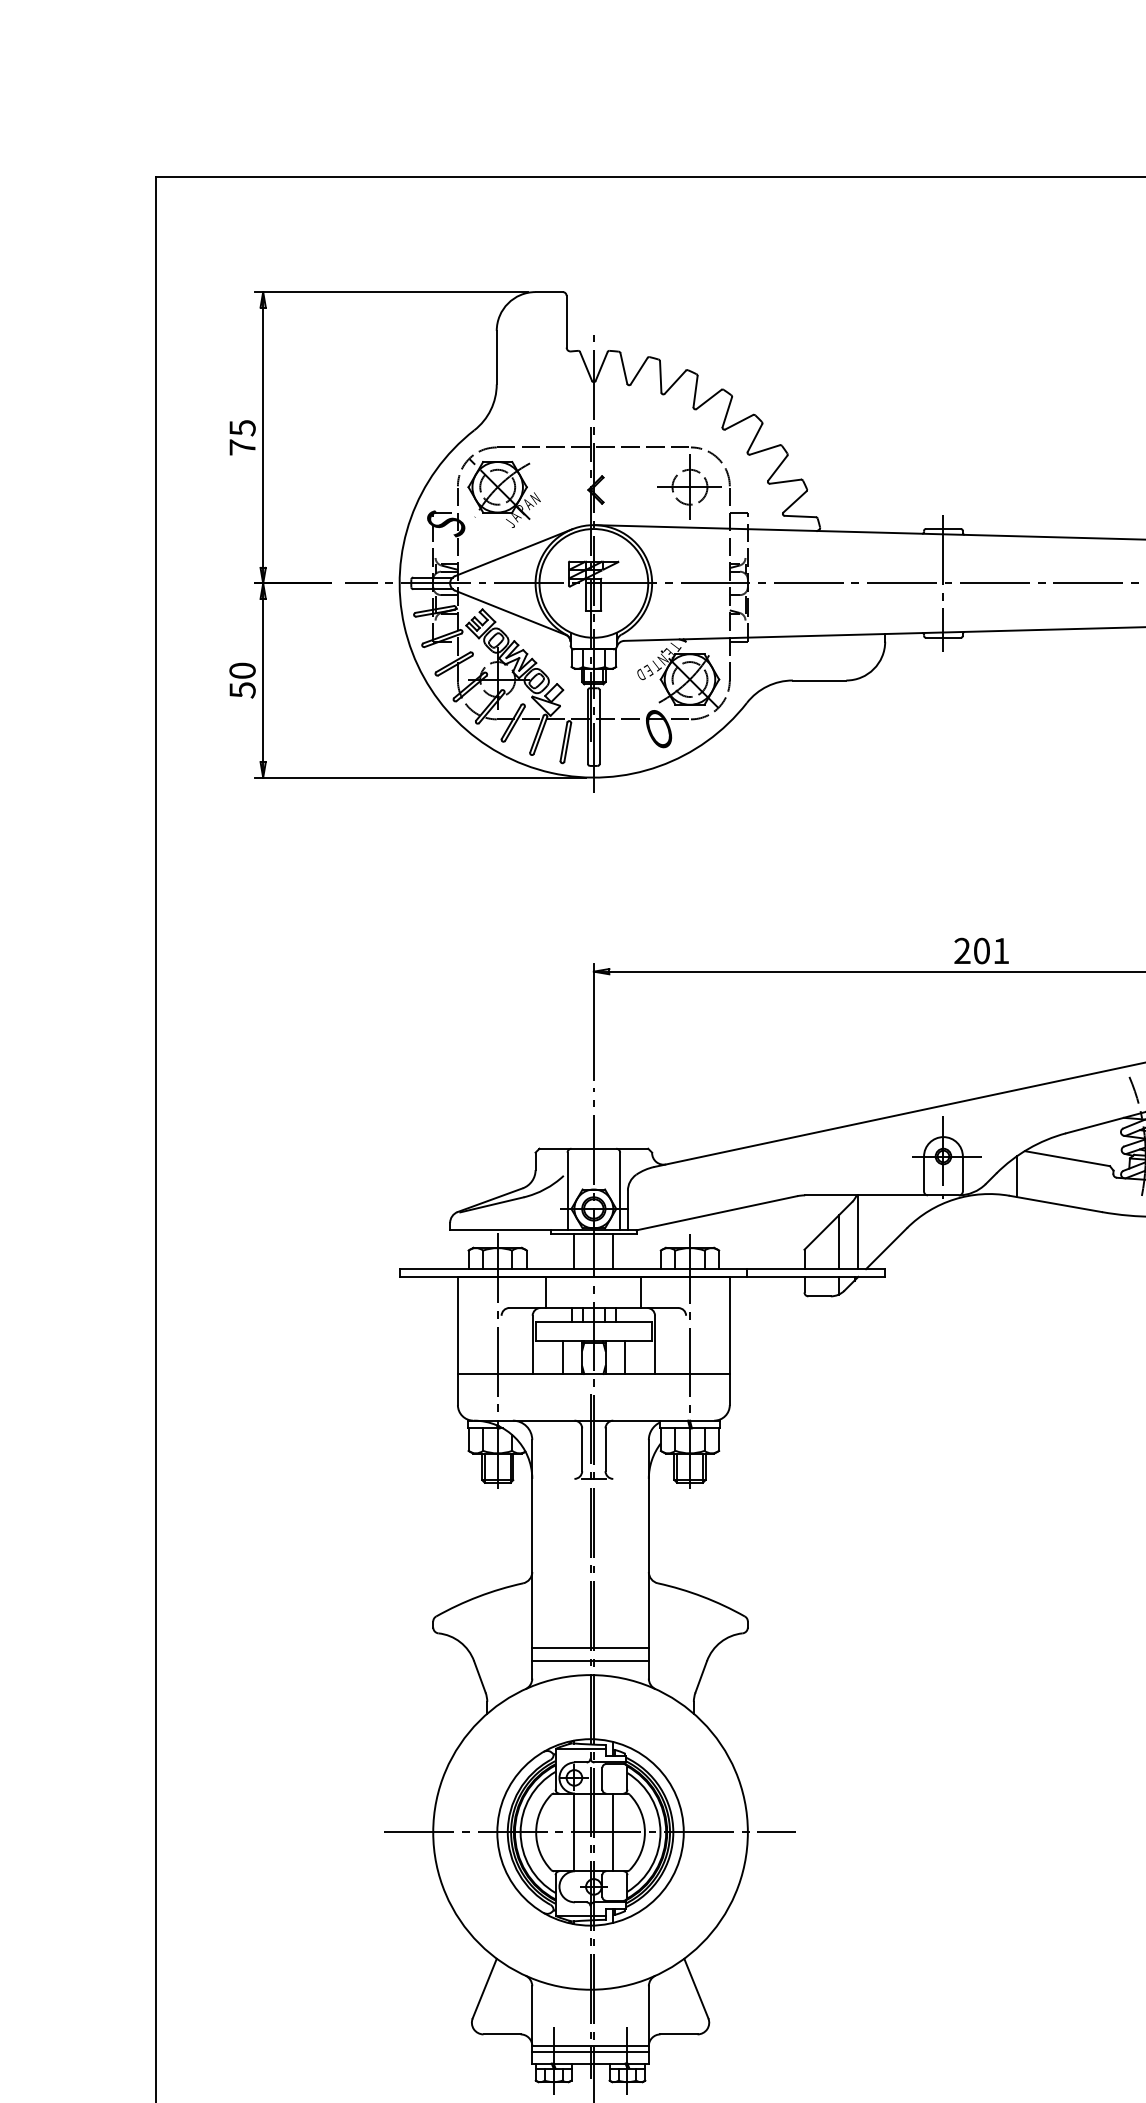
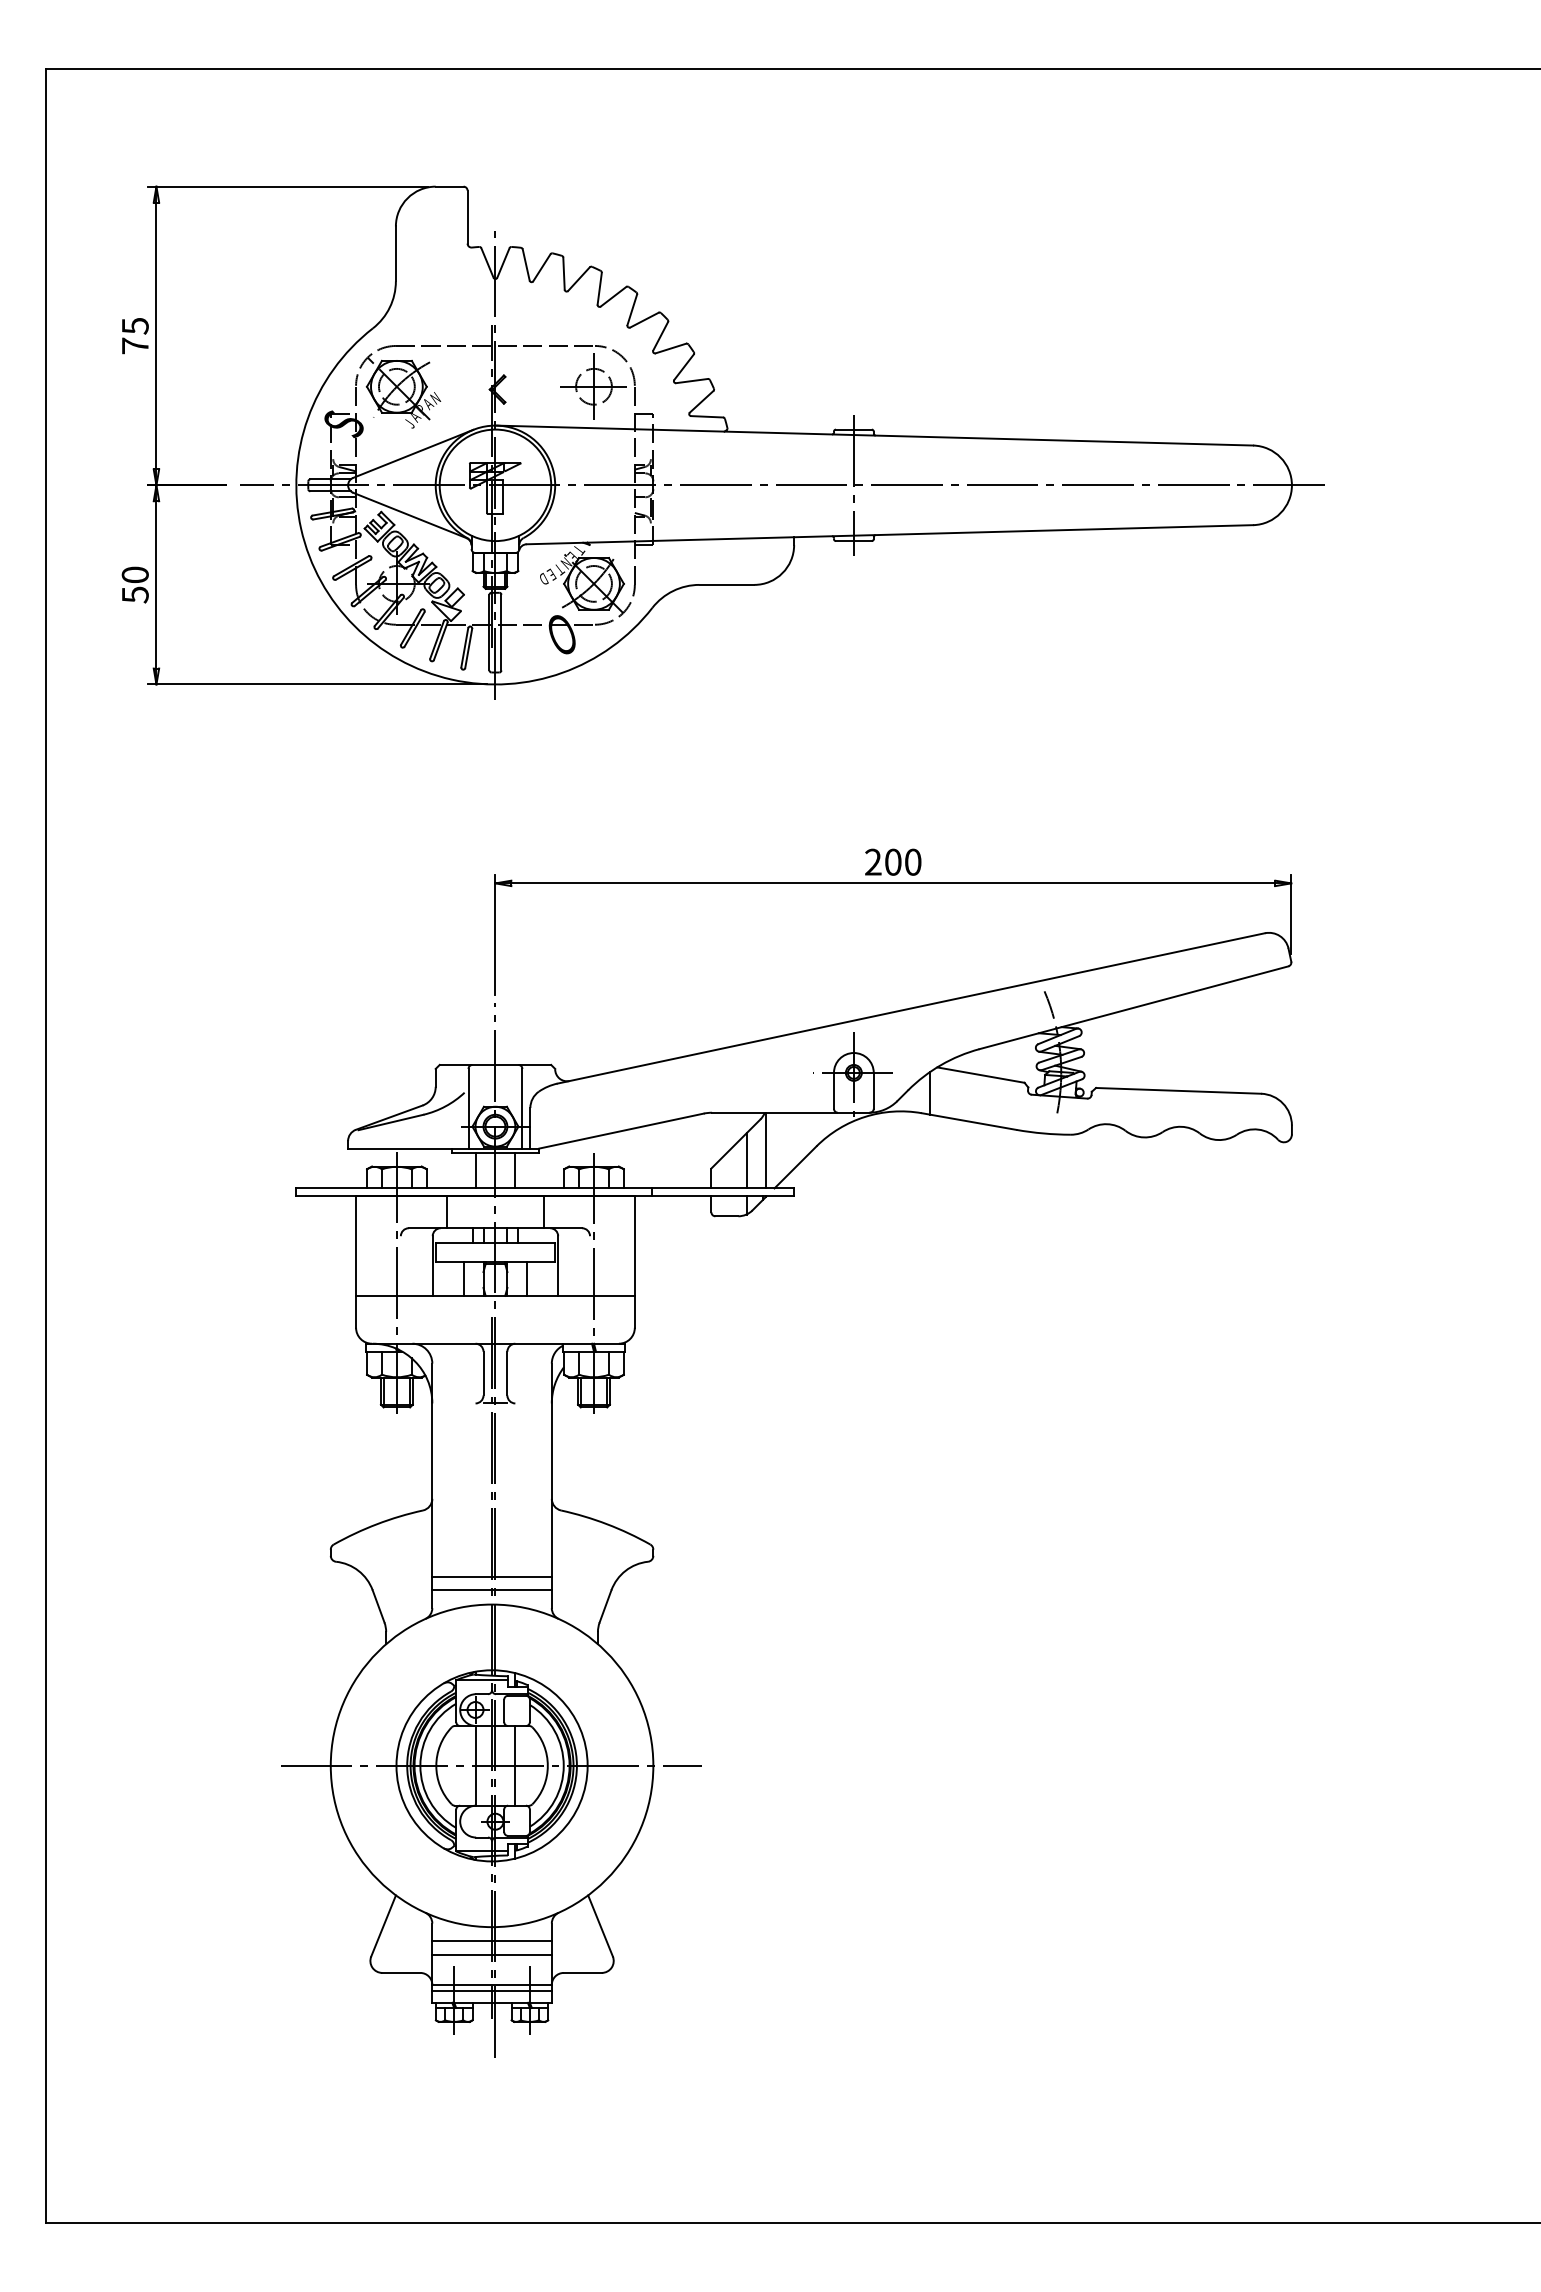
text: (1001, 950) -> (913, 861), 201 -> 200
line: (590, 2003) -> (491, 1941), added
line: (590, 2017) -> (491, 1955), added

